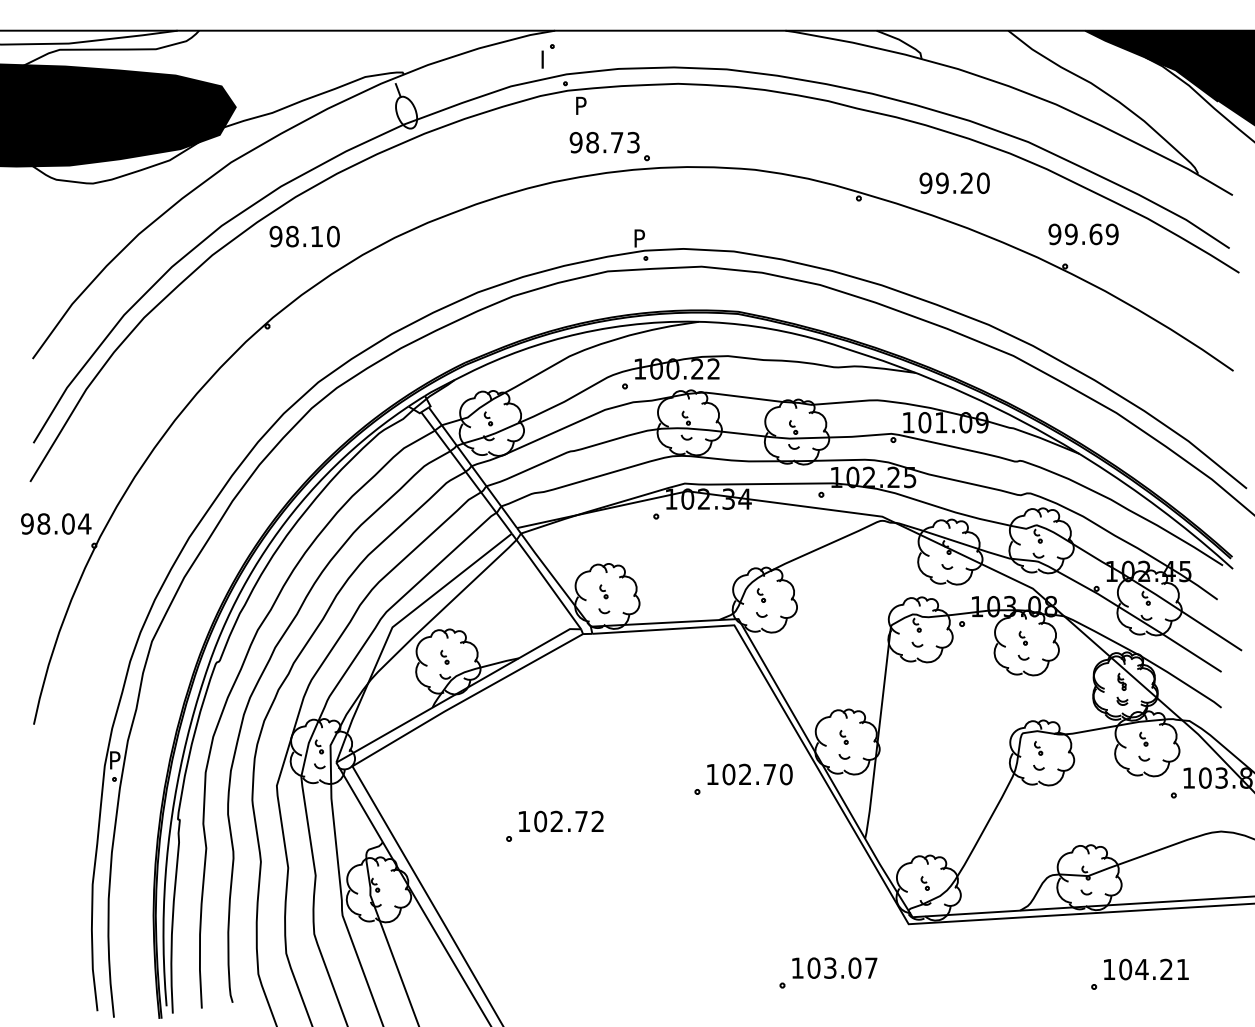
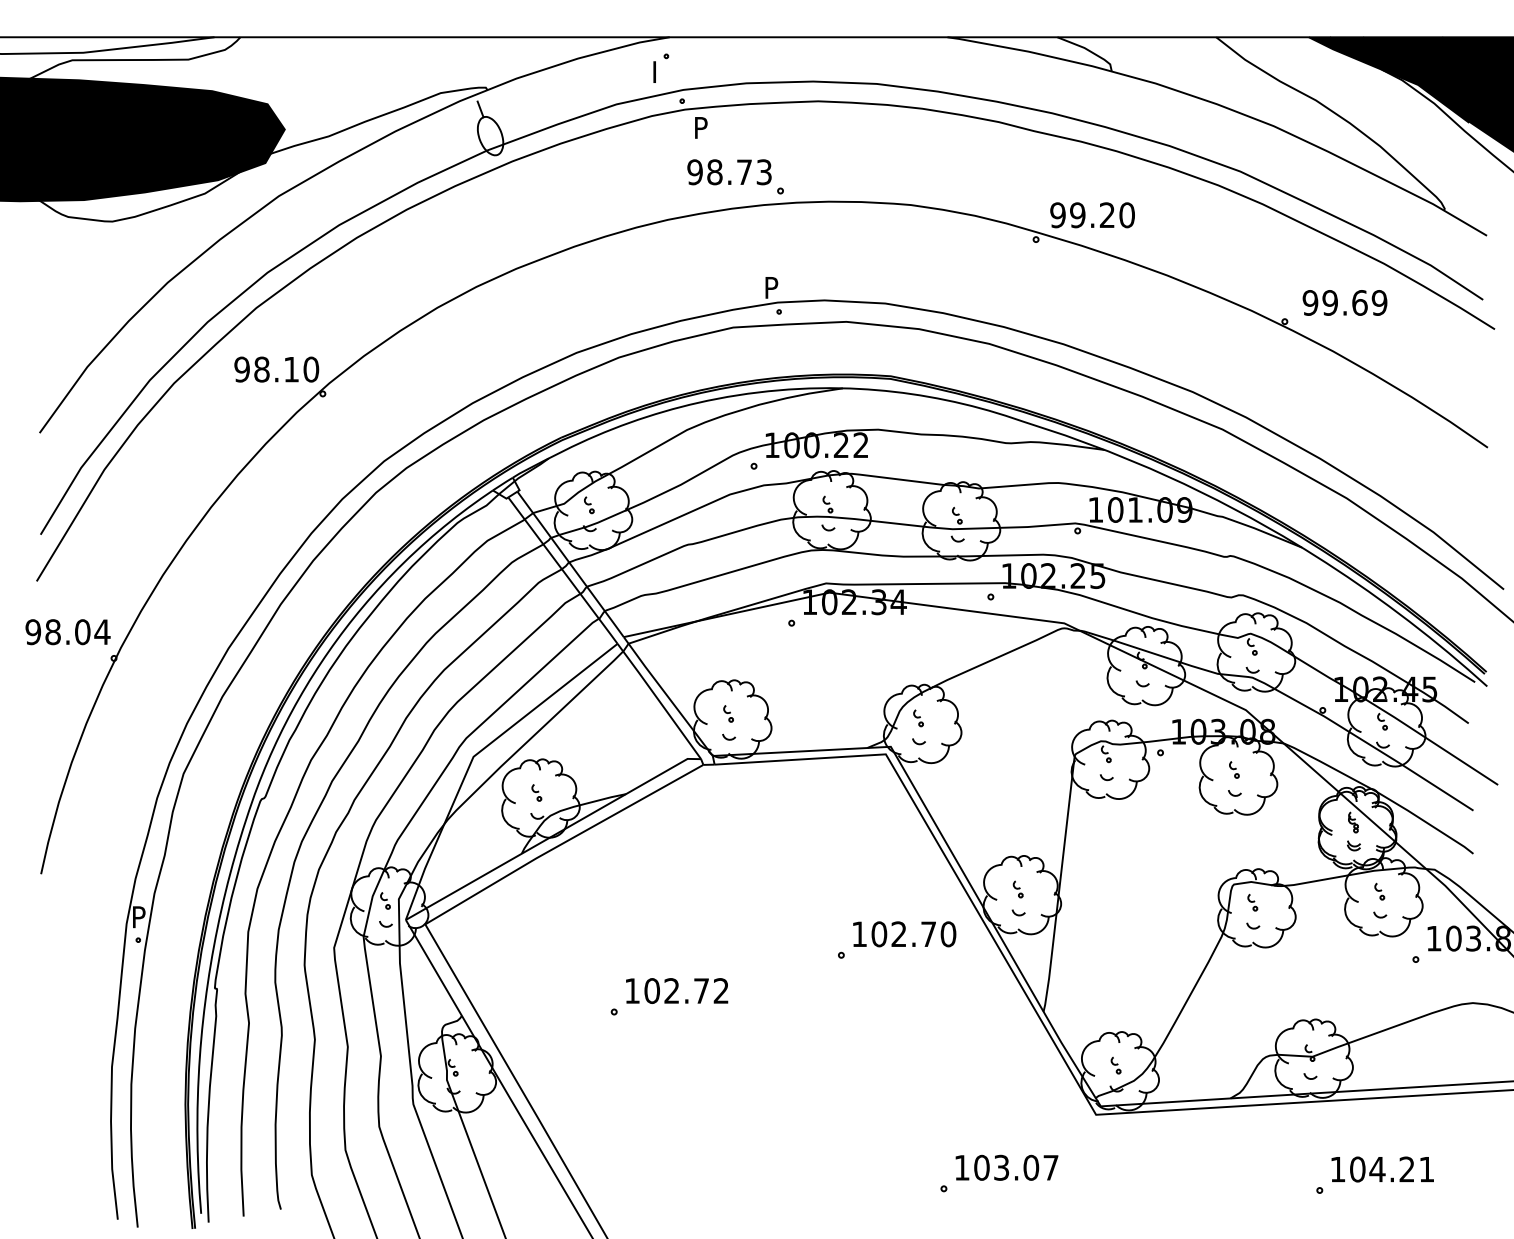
text: (954, 183) -> (1092, 215), moved
text: (1083, 234) -> (1344, 302), moved
text: (304, 236) -> (276, 369), moved

